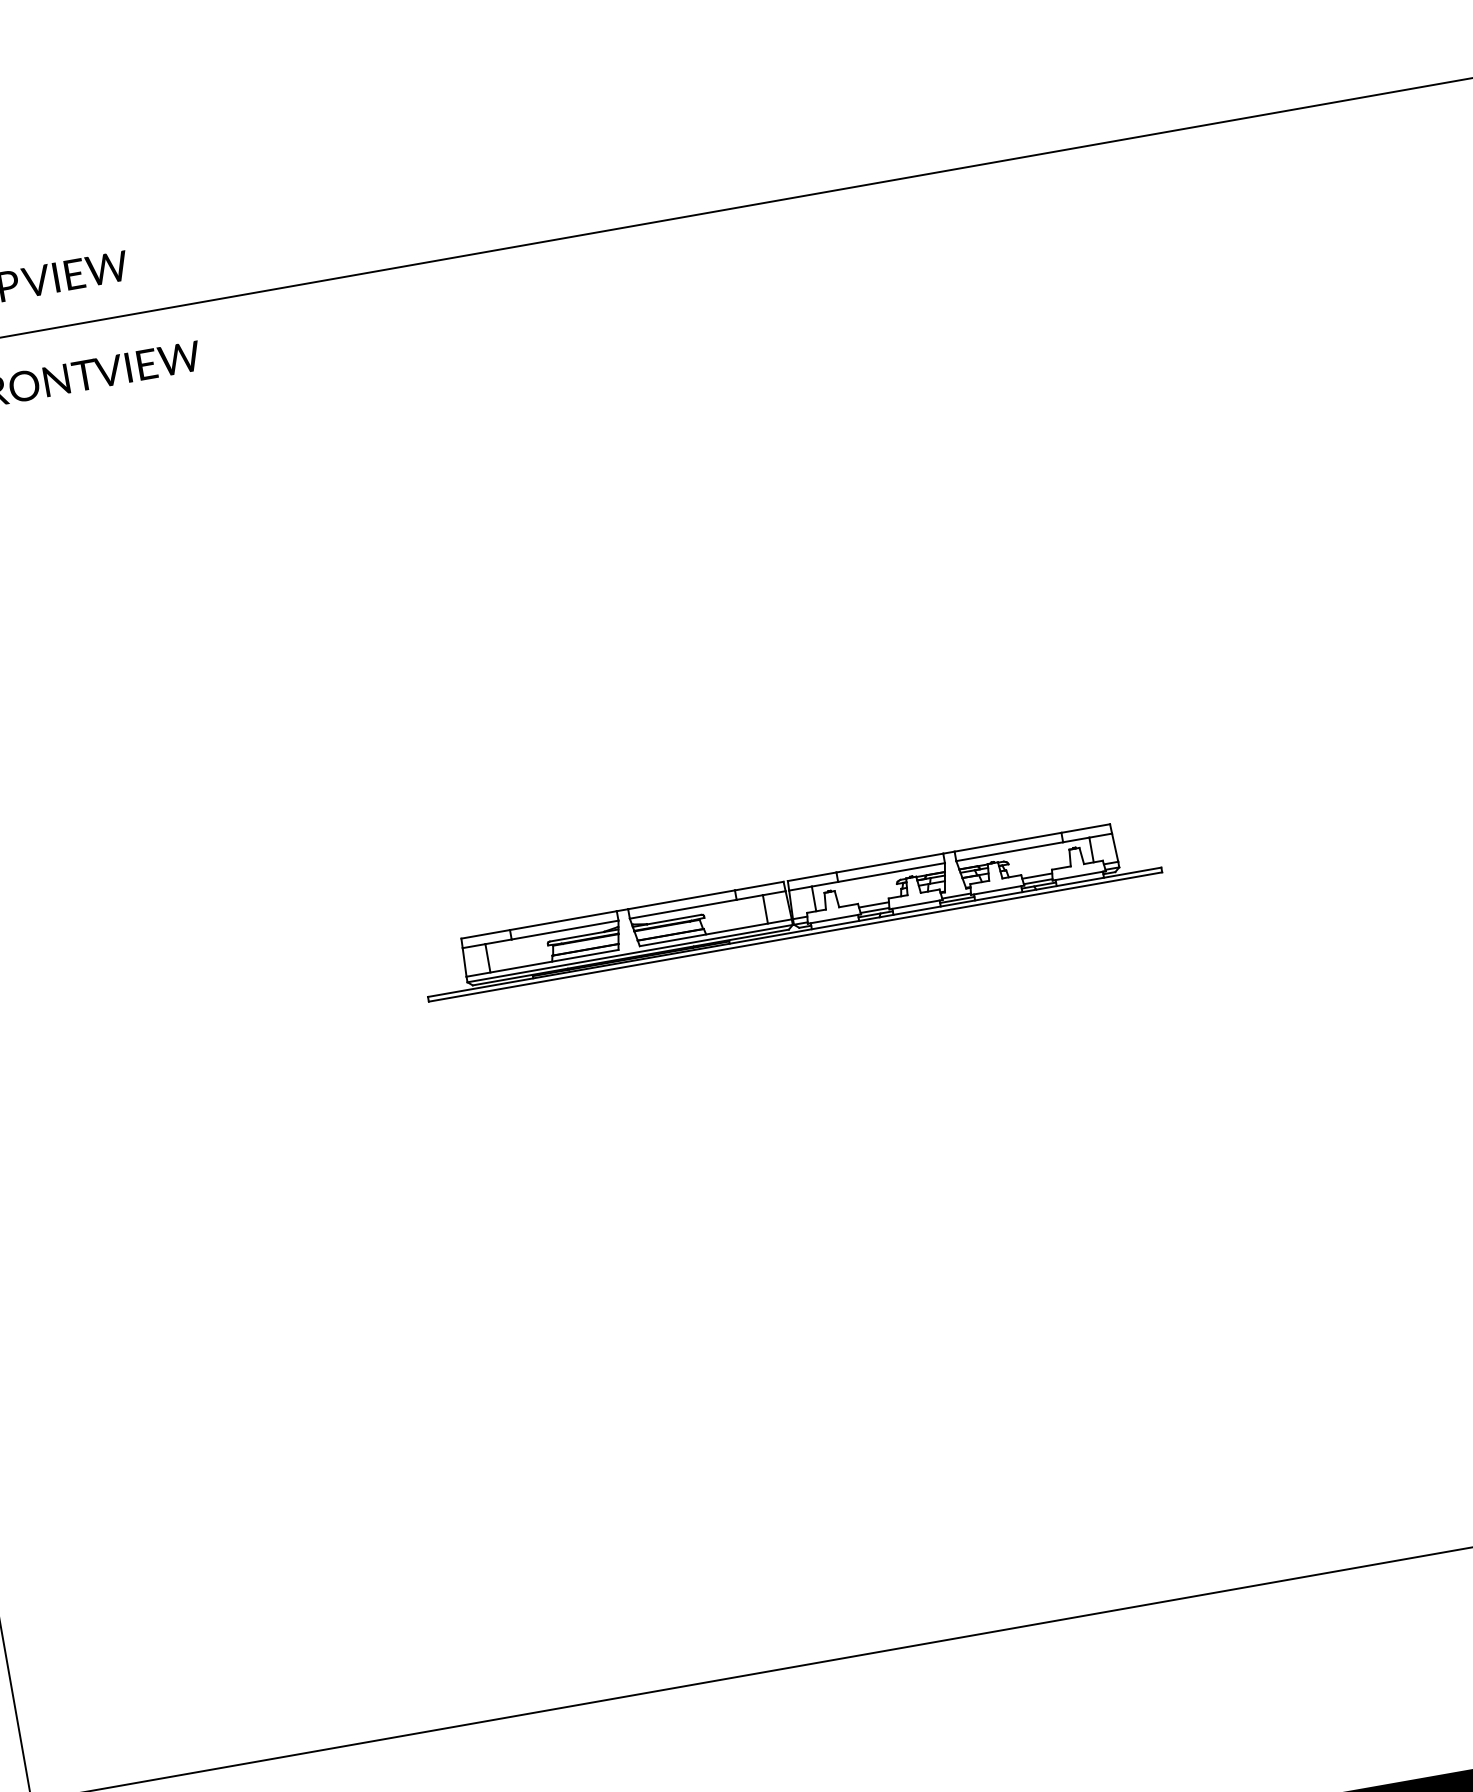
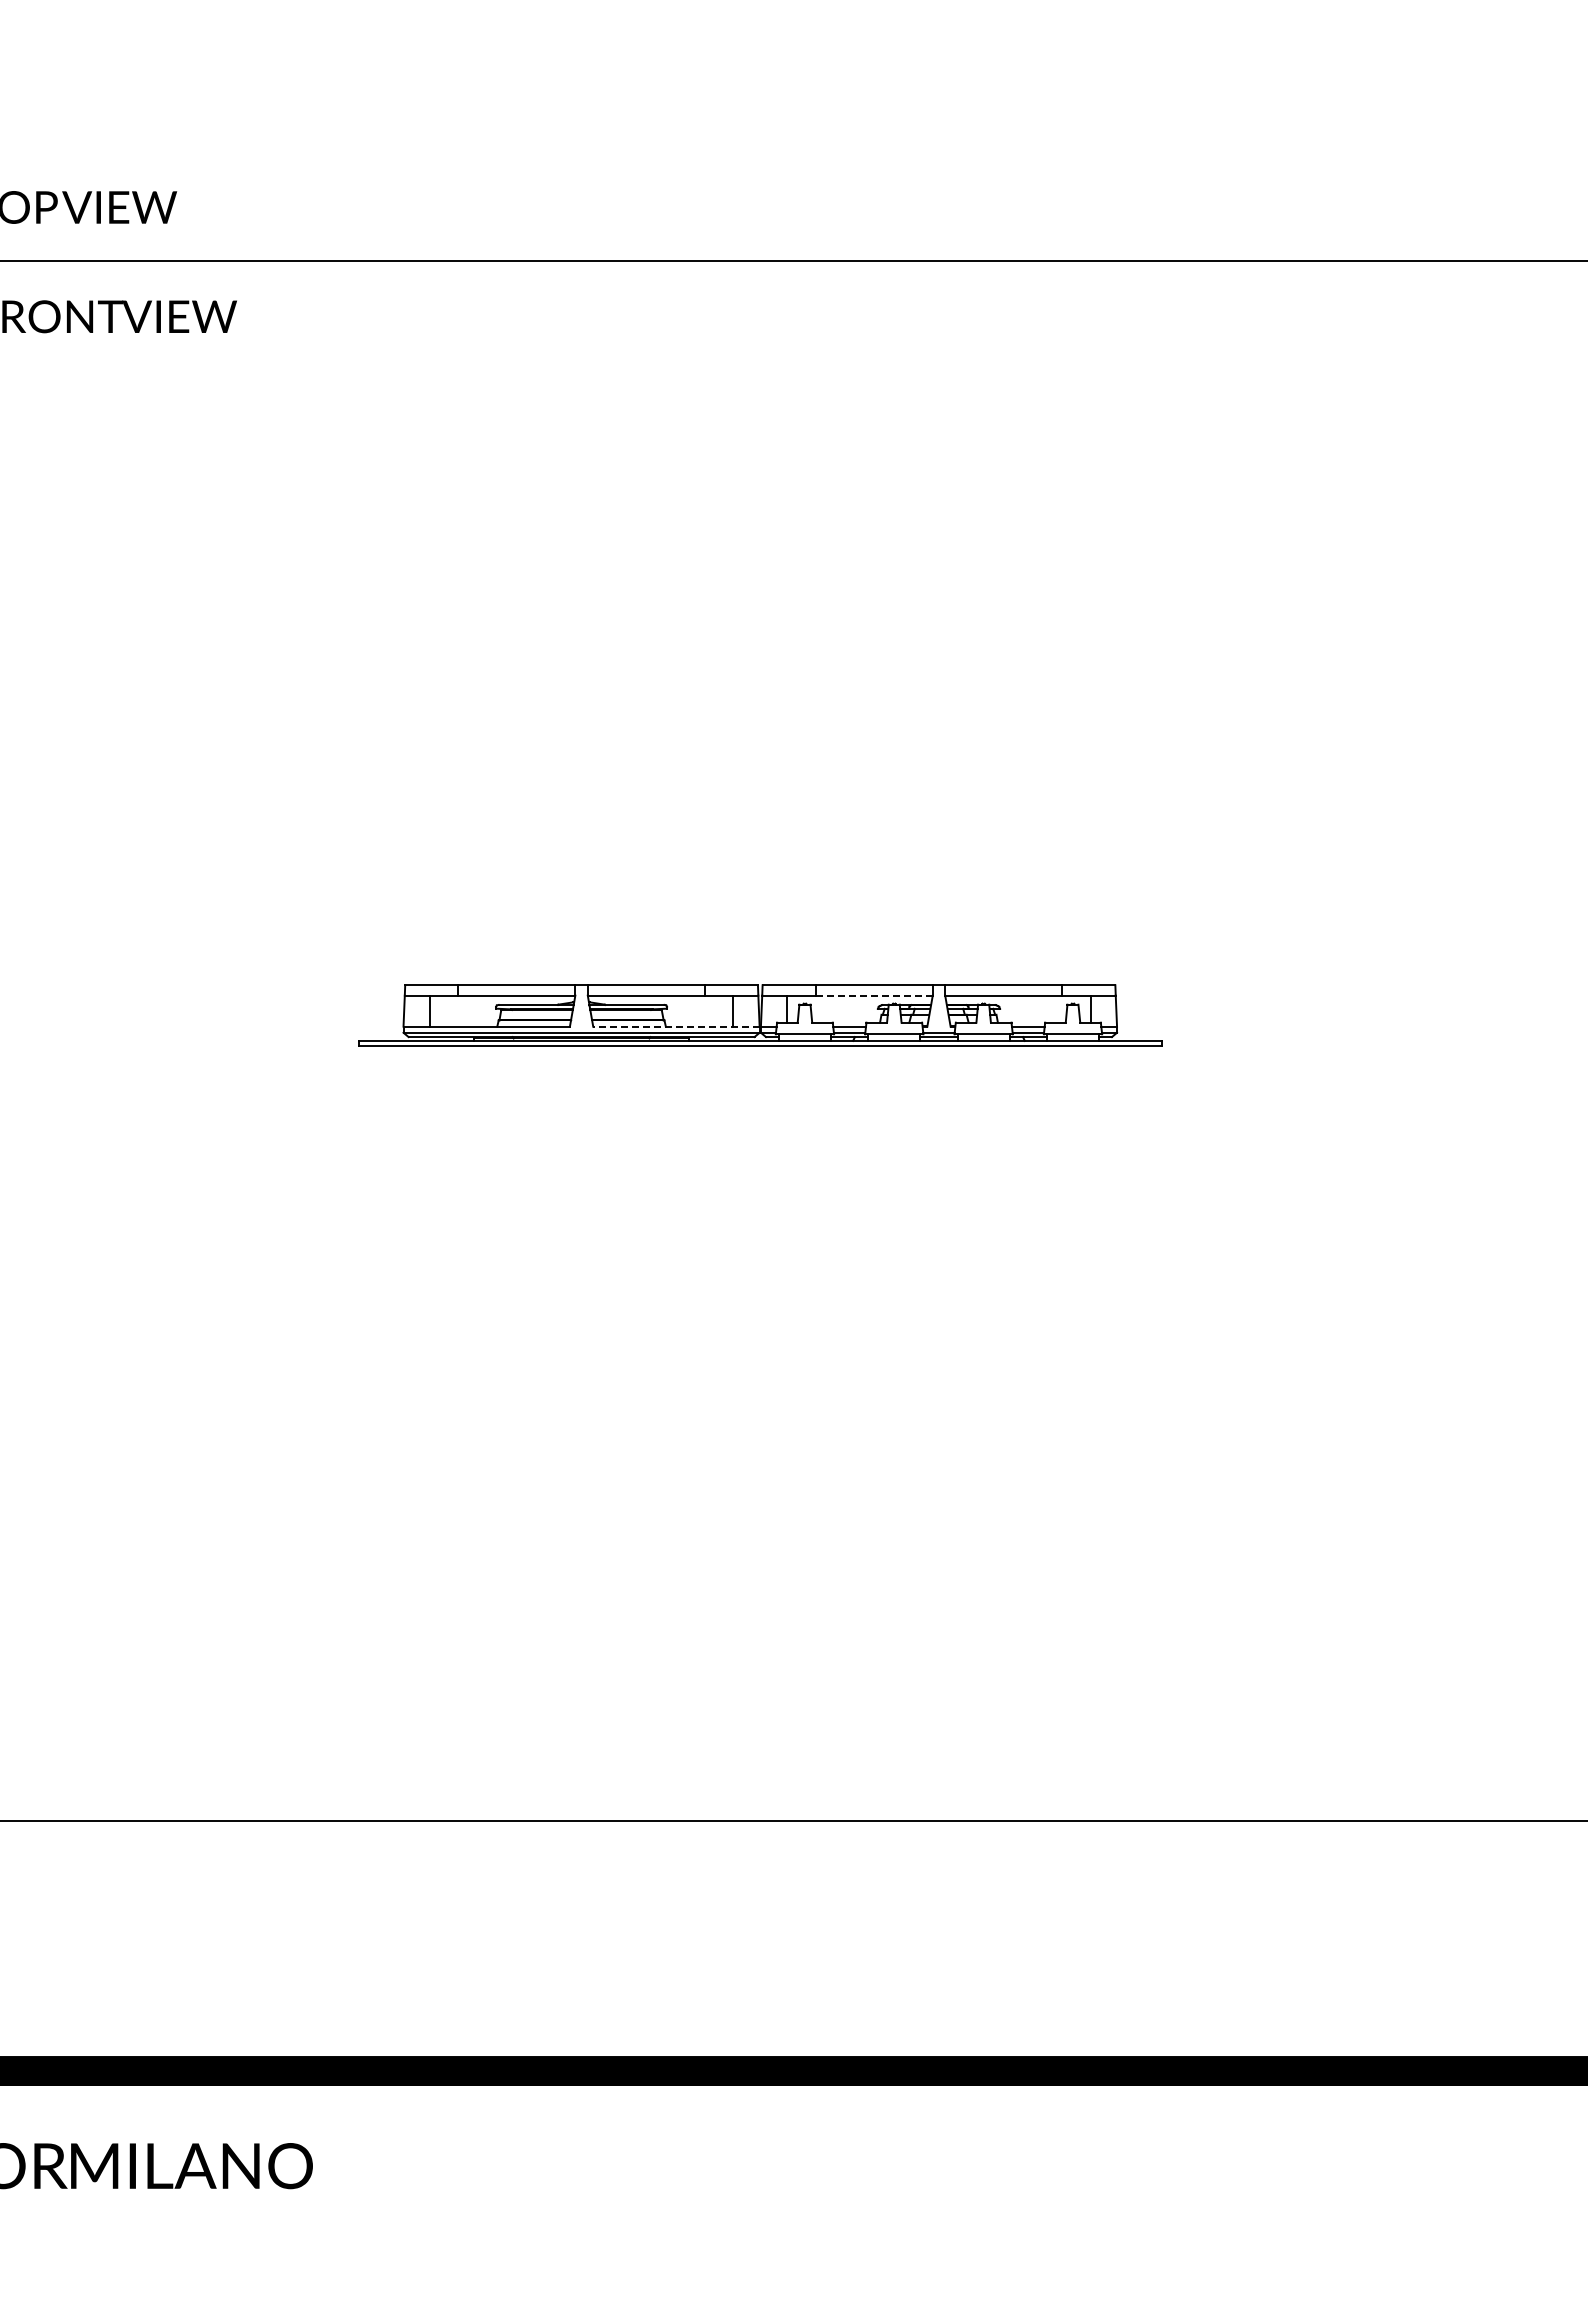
line: (891, 872) -> (874, 995), solid -> dashed
line: (714, 932) -> (675, 1026), solid -> dashed

